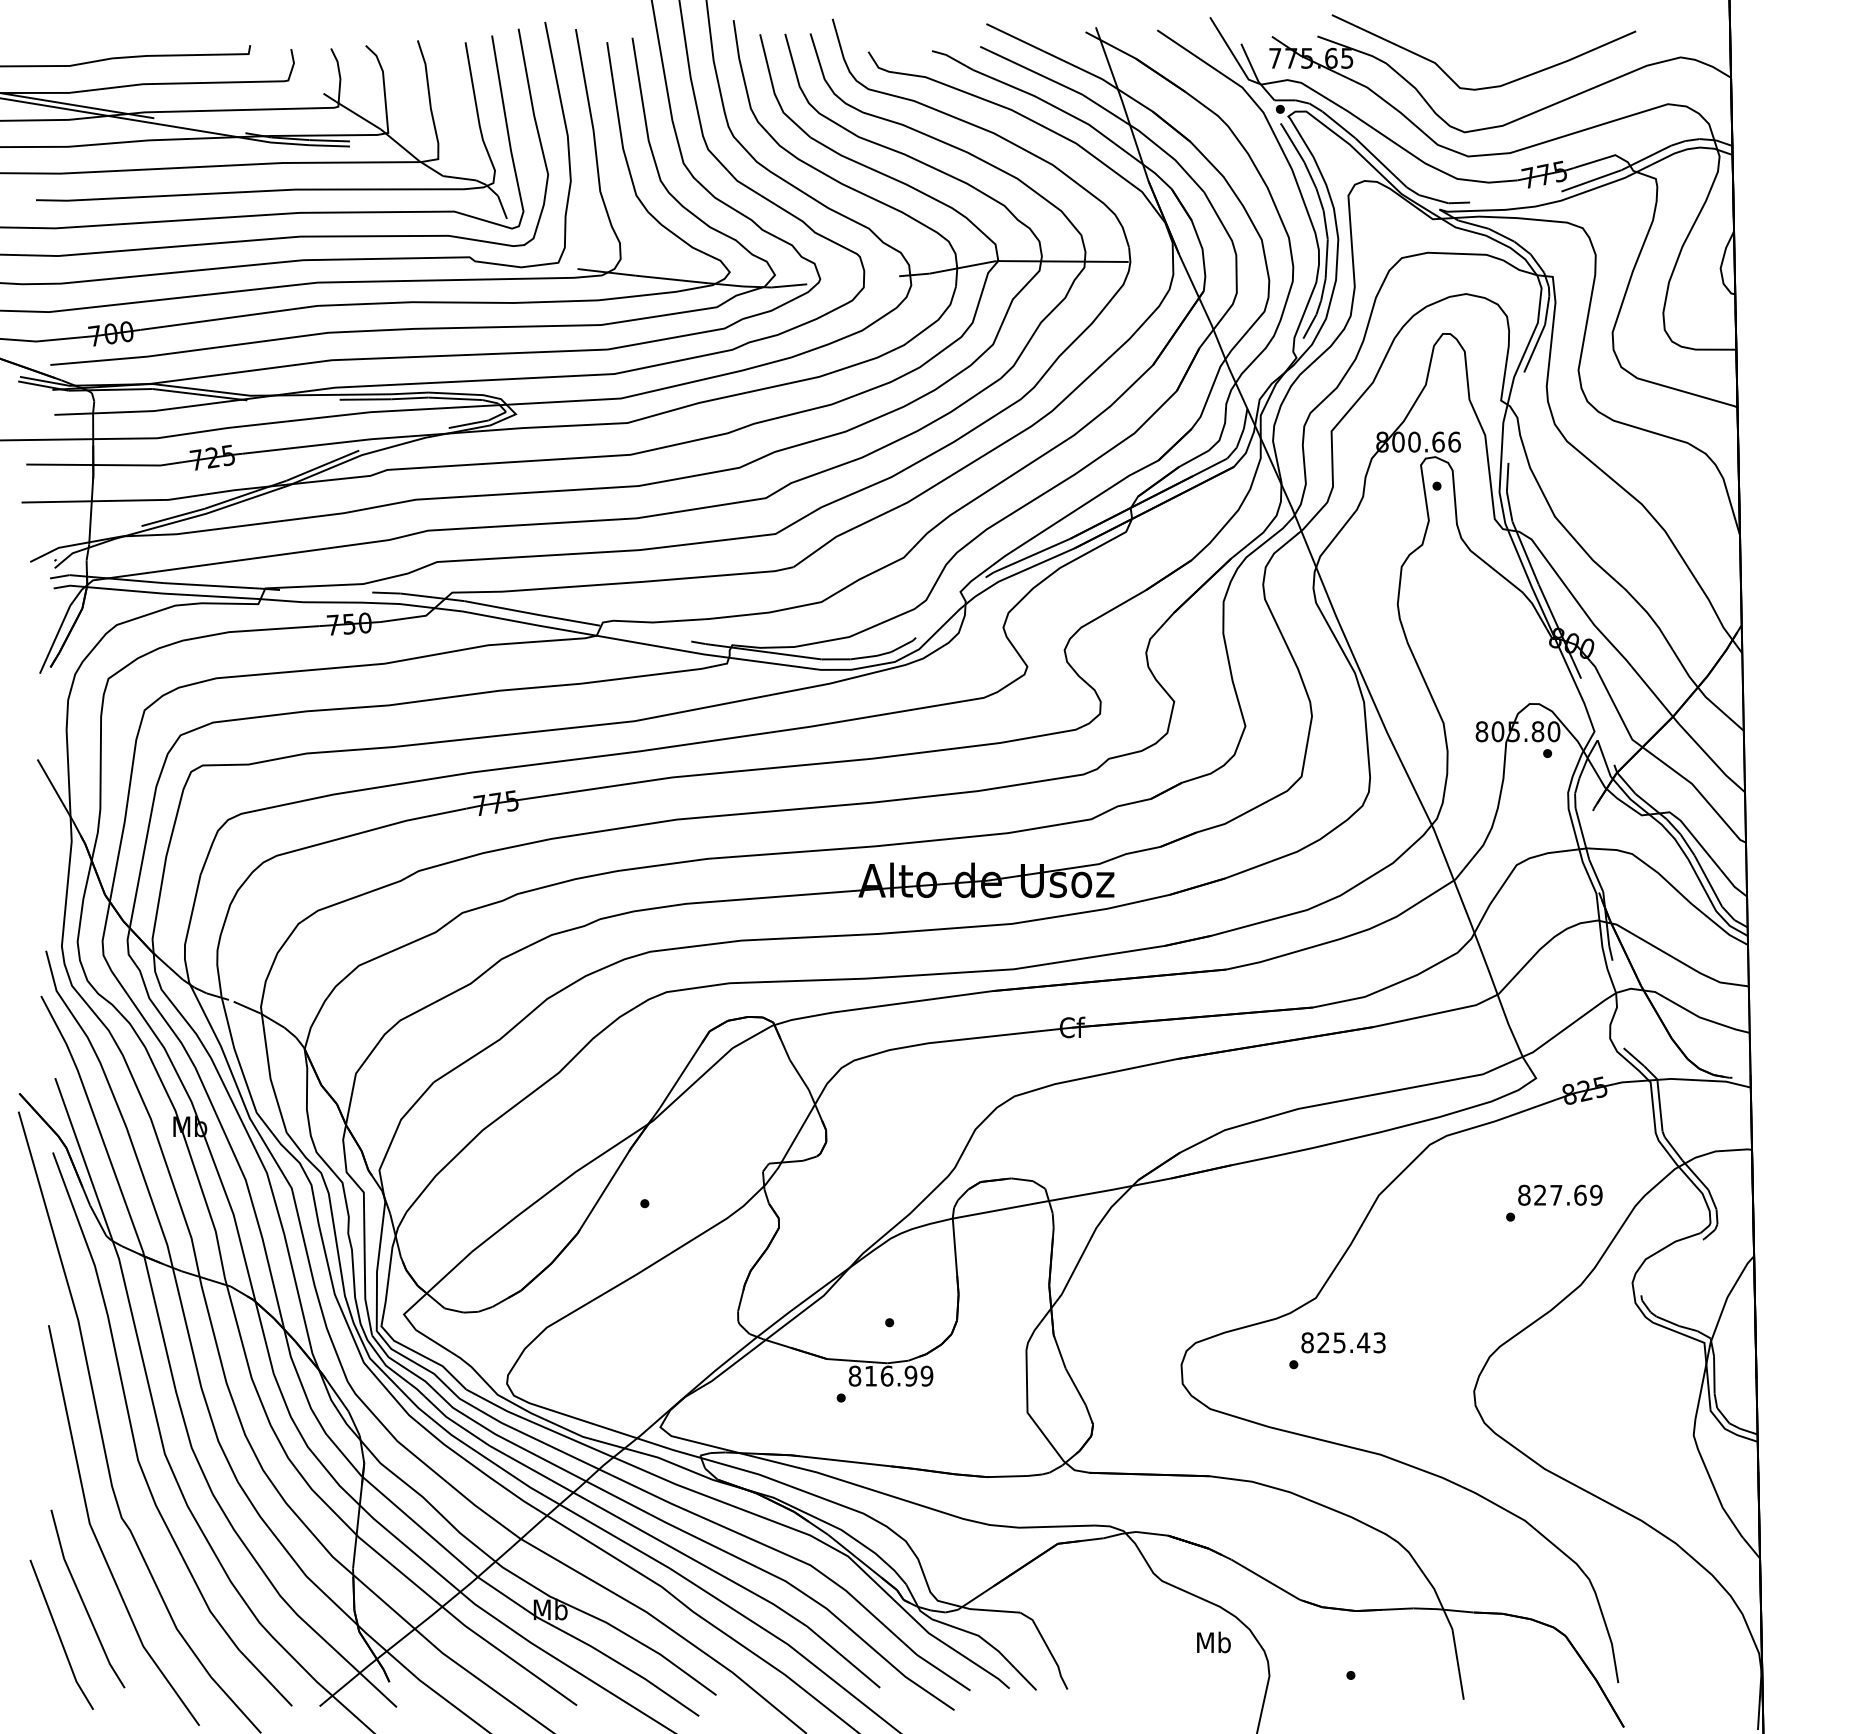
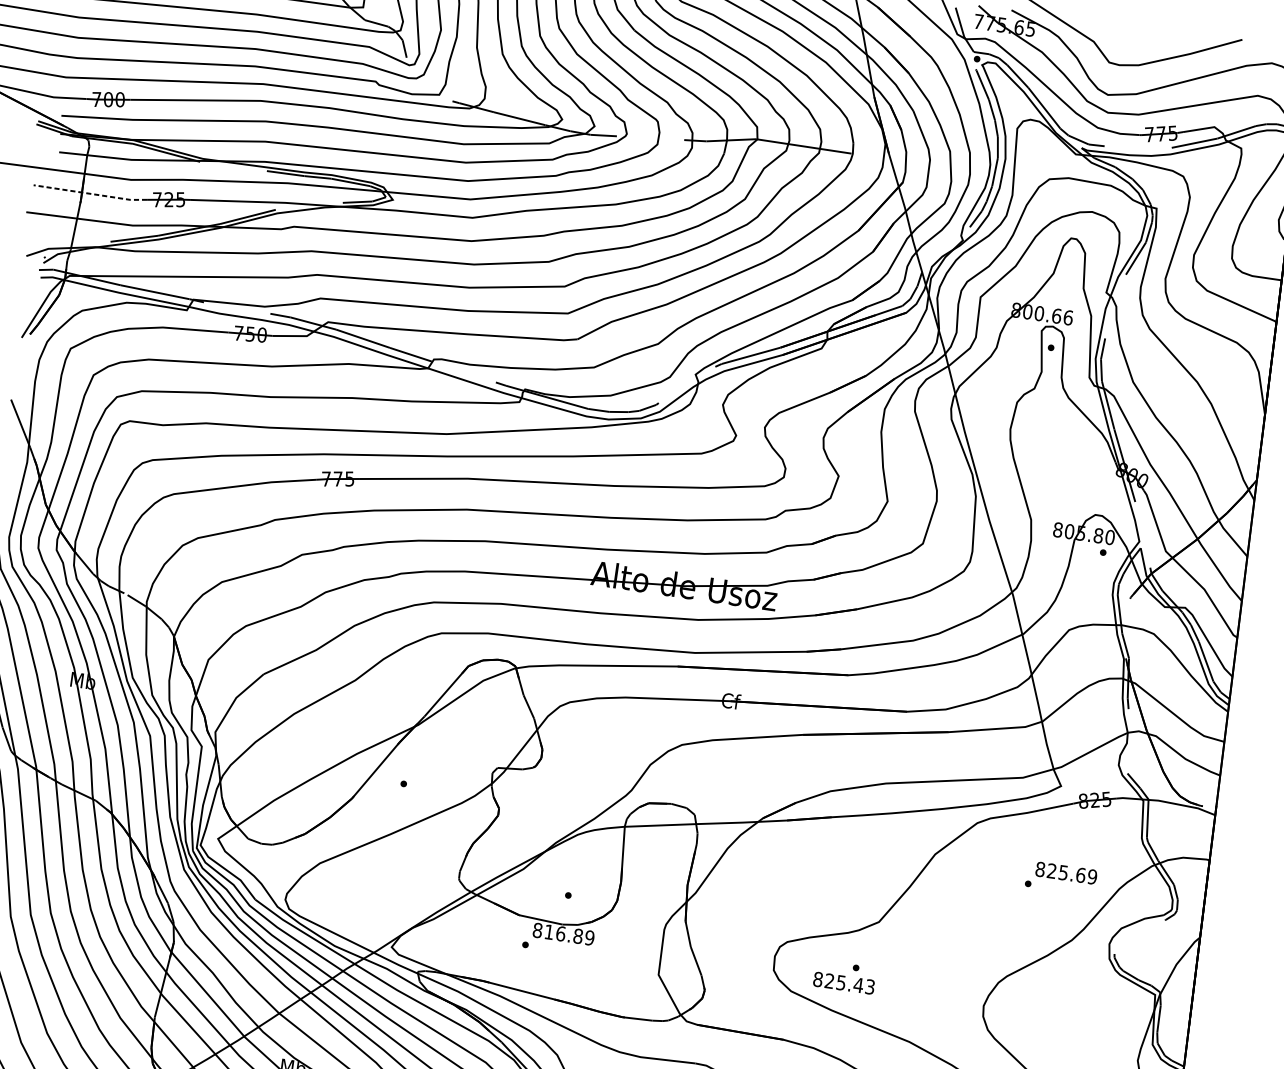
line: (104, 465) -> (90, 194), solid -> dashed
text: (1556, 1195) -> (1063, 872), 827.69 -> 825.69
text: (1343, 1342) -> (844, 983), moved
text: (910, 1375) -> (577, 935), 816.99 -> 816.89

